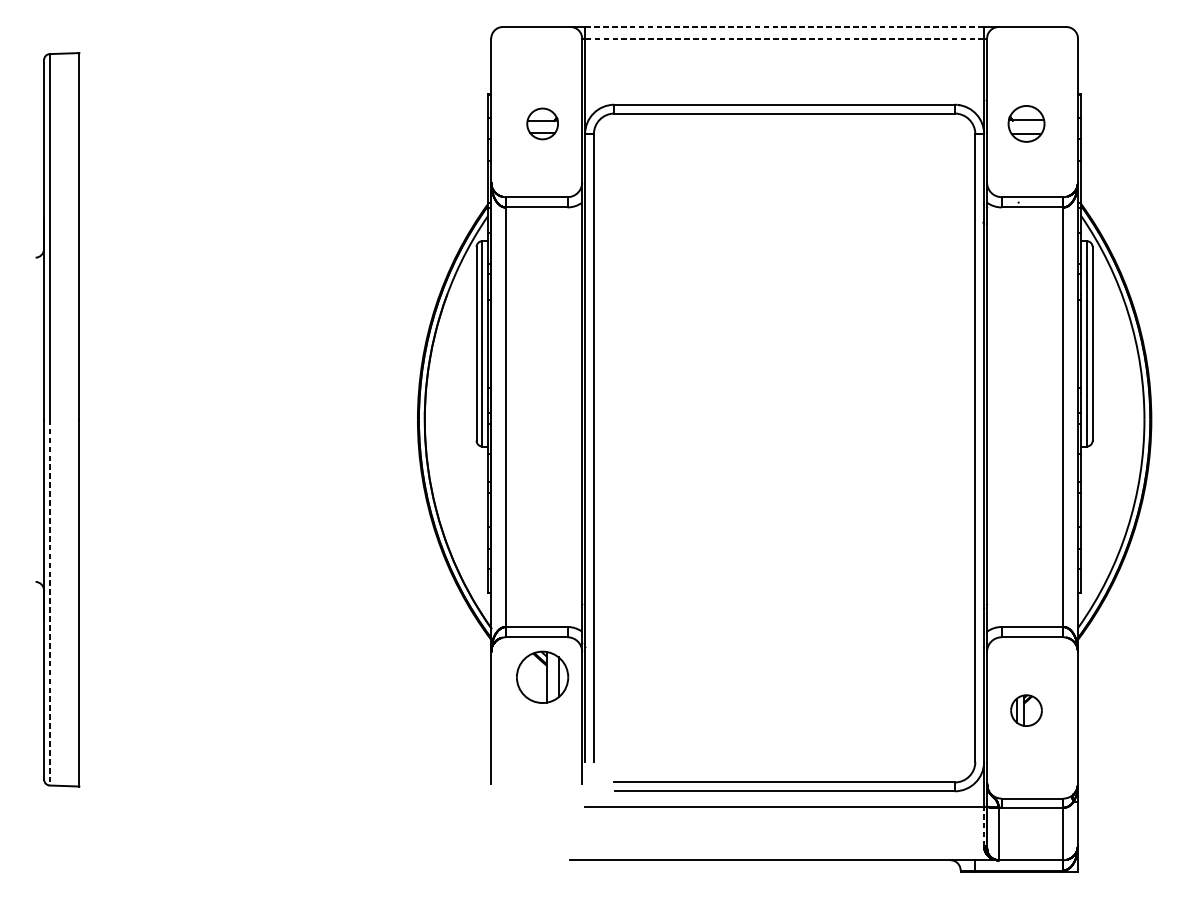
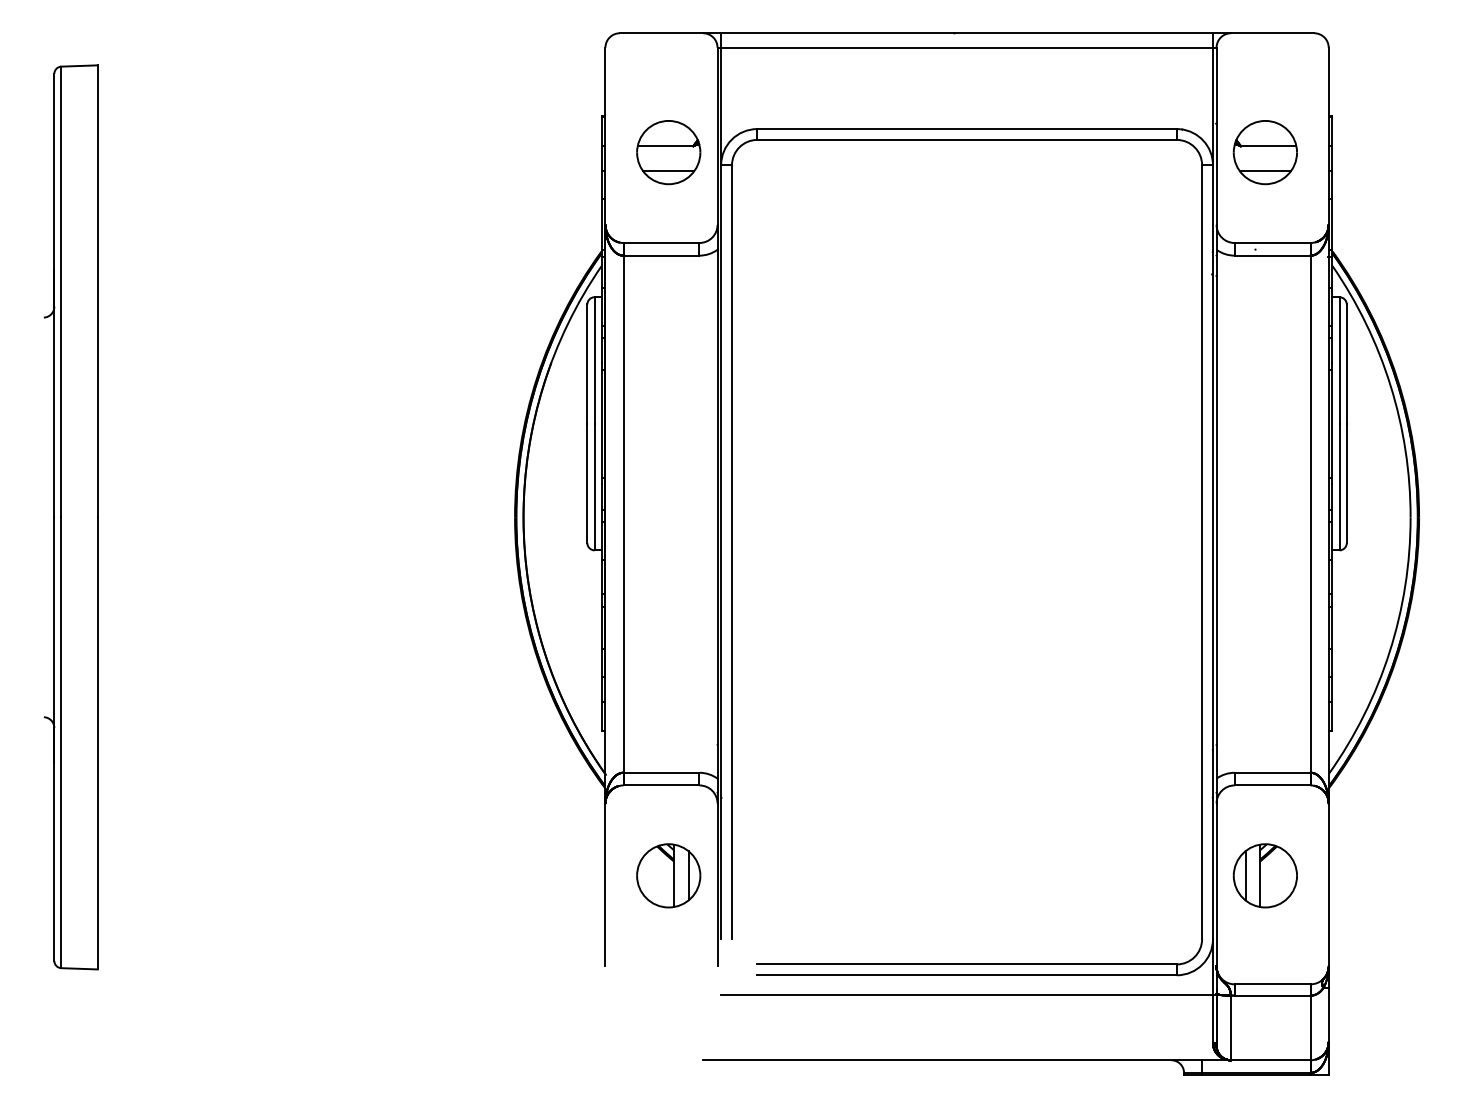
line: (784, 27) -> (967, 33), dashed -> solid
line: (784, 38) -> (967, 47), dashed -> solid
part: (542, 123) -> (668, 152), size x1.67
part: (1025, 123) -> (1264, 152), size x1.43
line: (49, 603) -> (61, 743), dashed -> solid
part: (542, 677) -> (668, 875), moved
part: (1025, 710) -> (1264, 875), size x1.67
line: (983, 827) -> (1212, 1019), dashed -> solid

